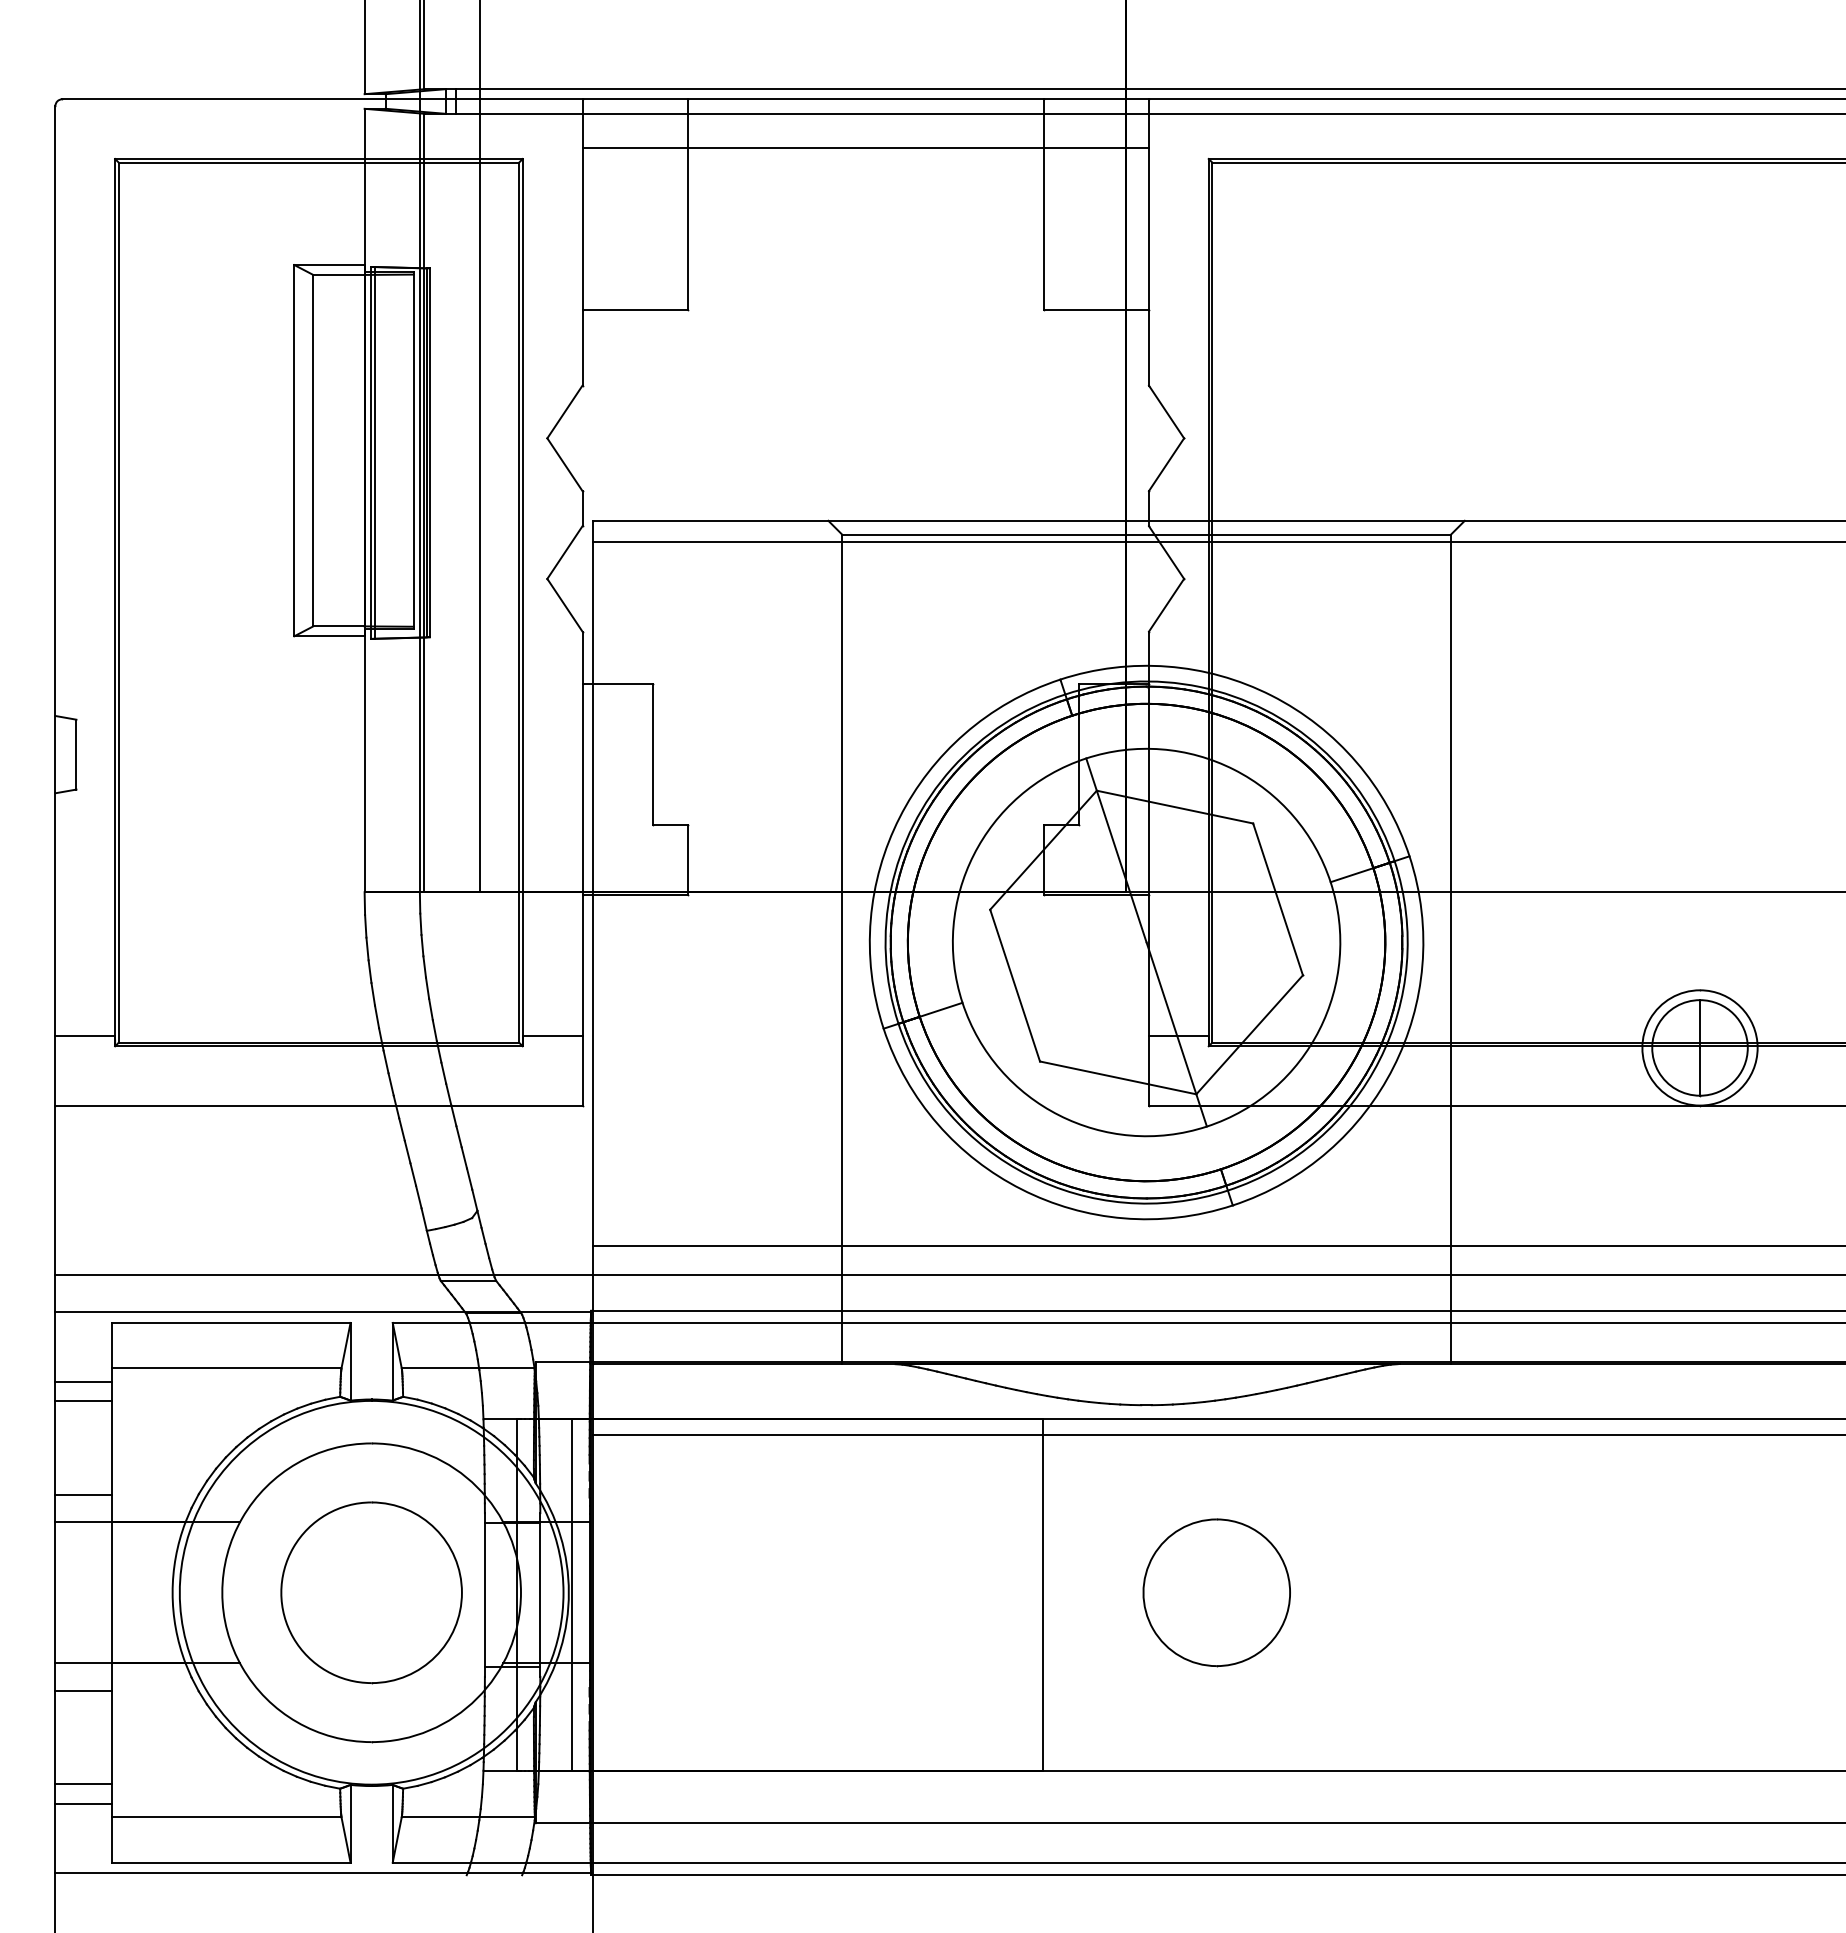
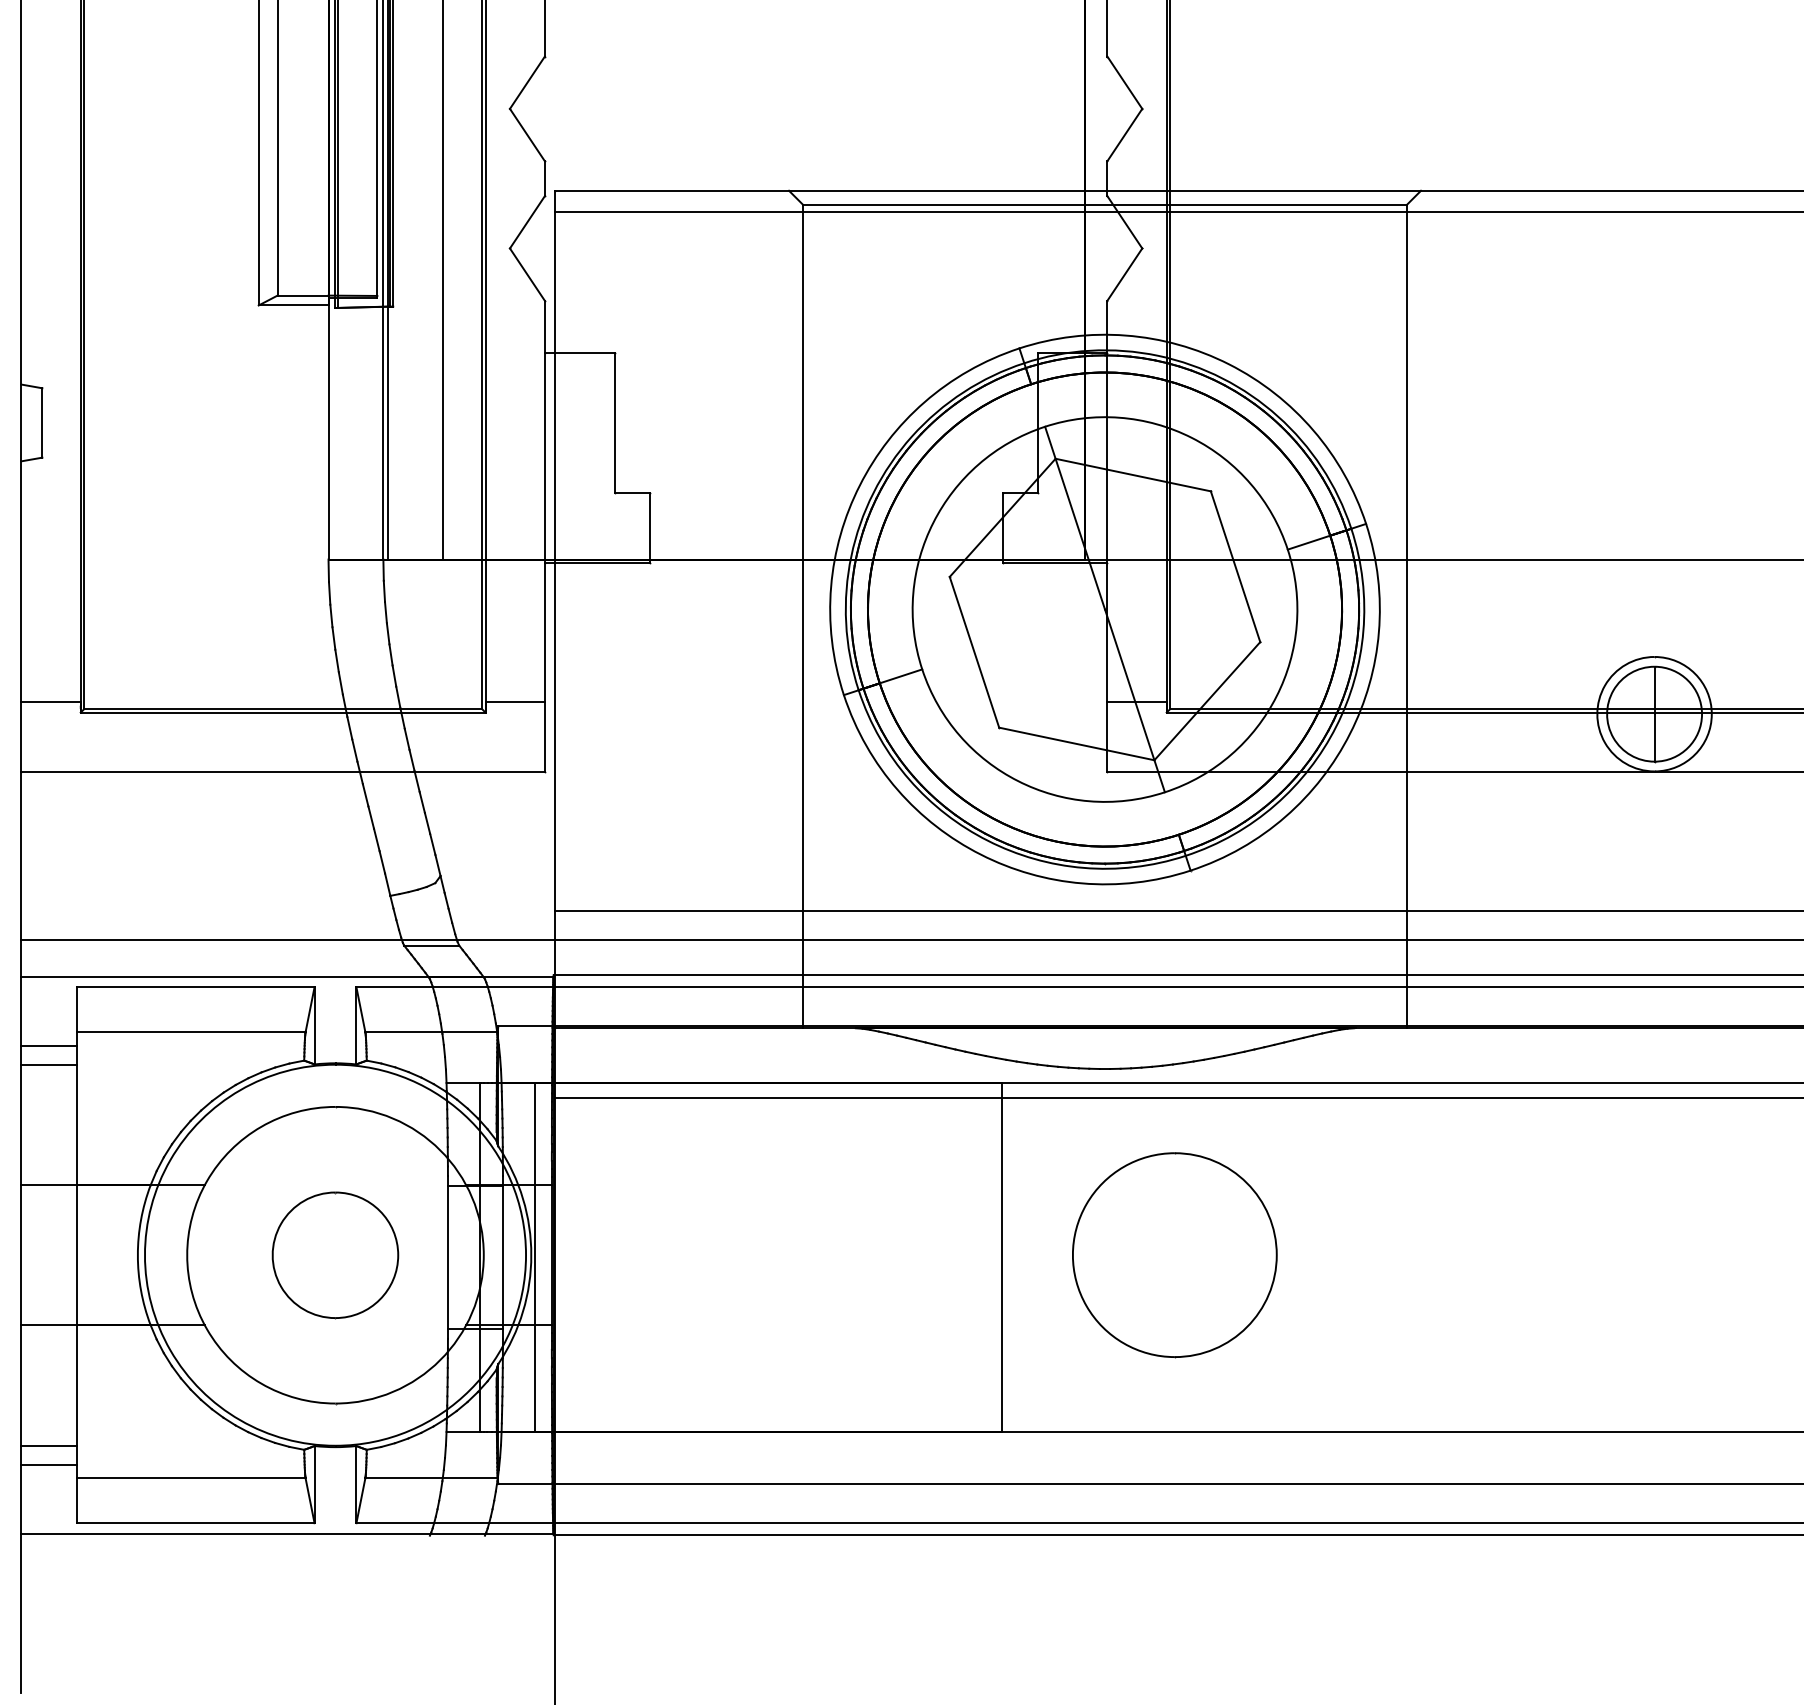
line: (83, 1494) -> (49, 1157), removed
part: (371, 1592) -> (335, 1254), size x0.7
part: (1216, 1592) -> (1174, 1254), size x1.4
line: (83, 1691) -> (49, 1353), removed

